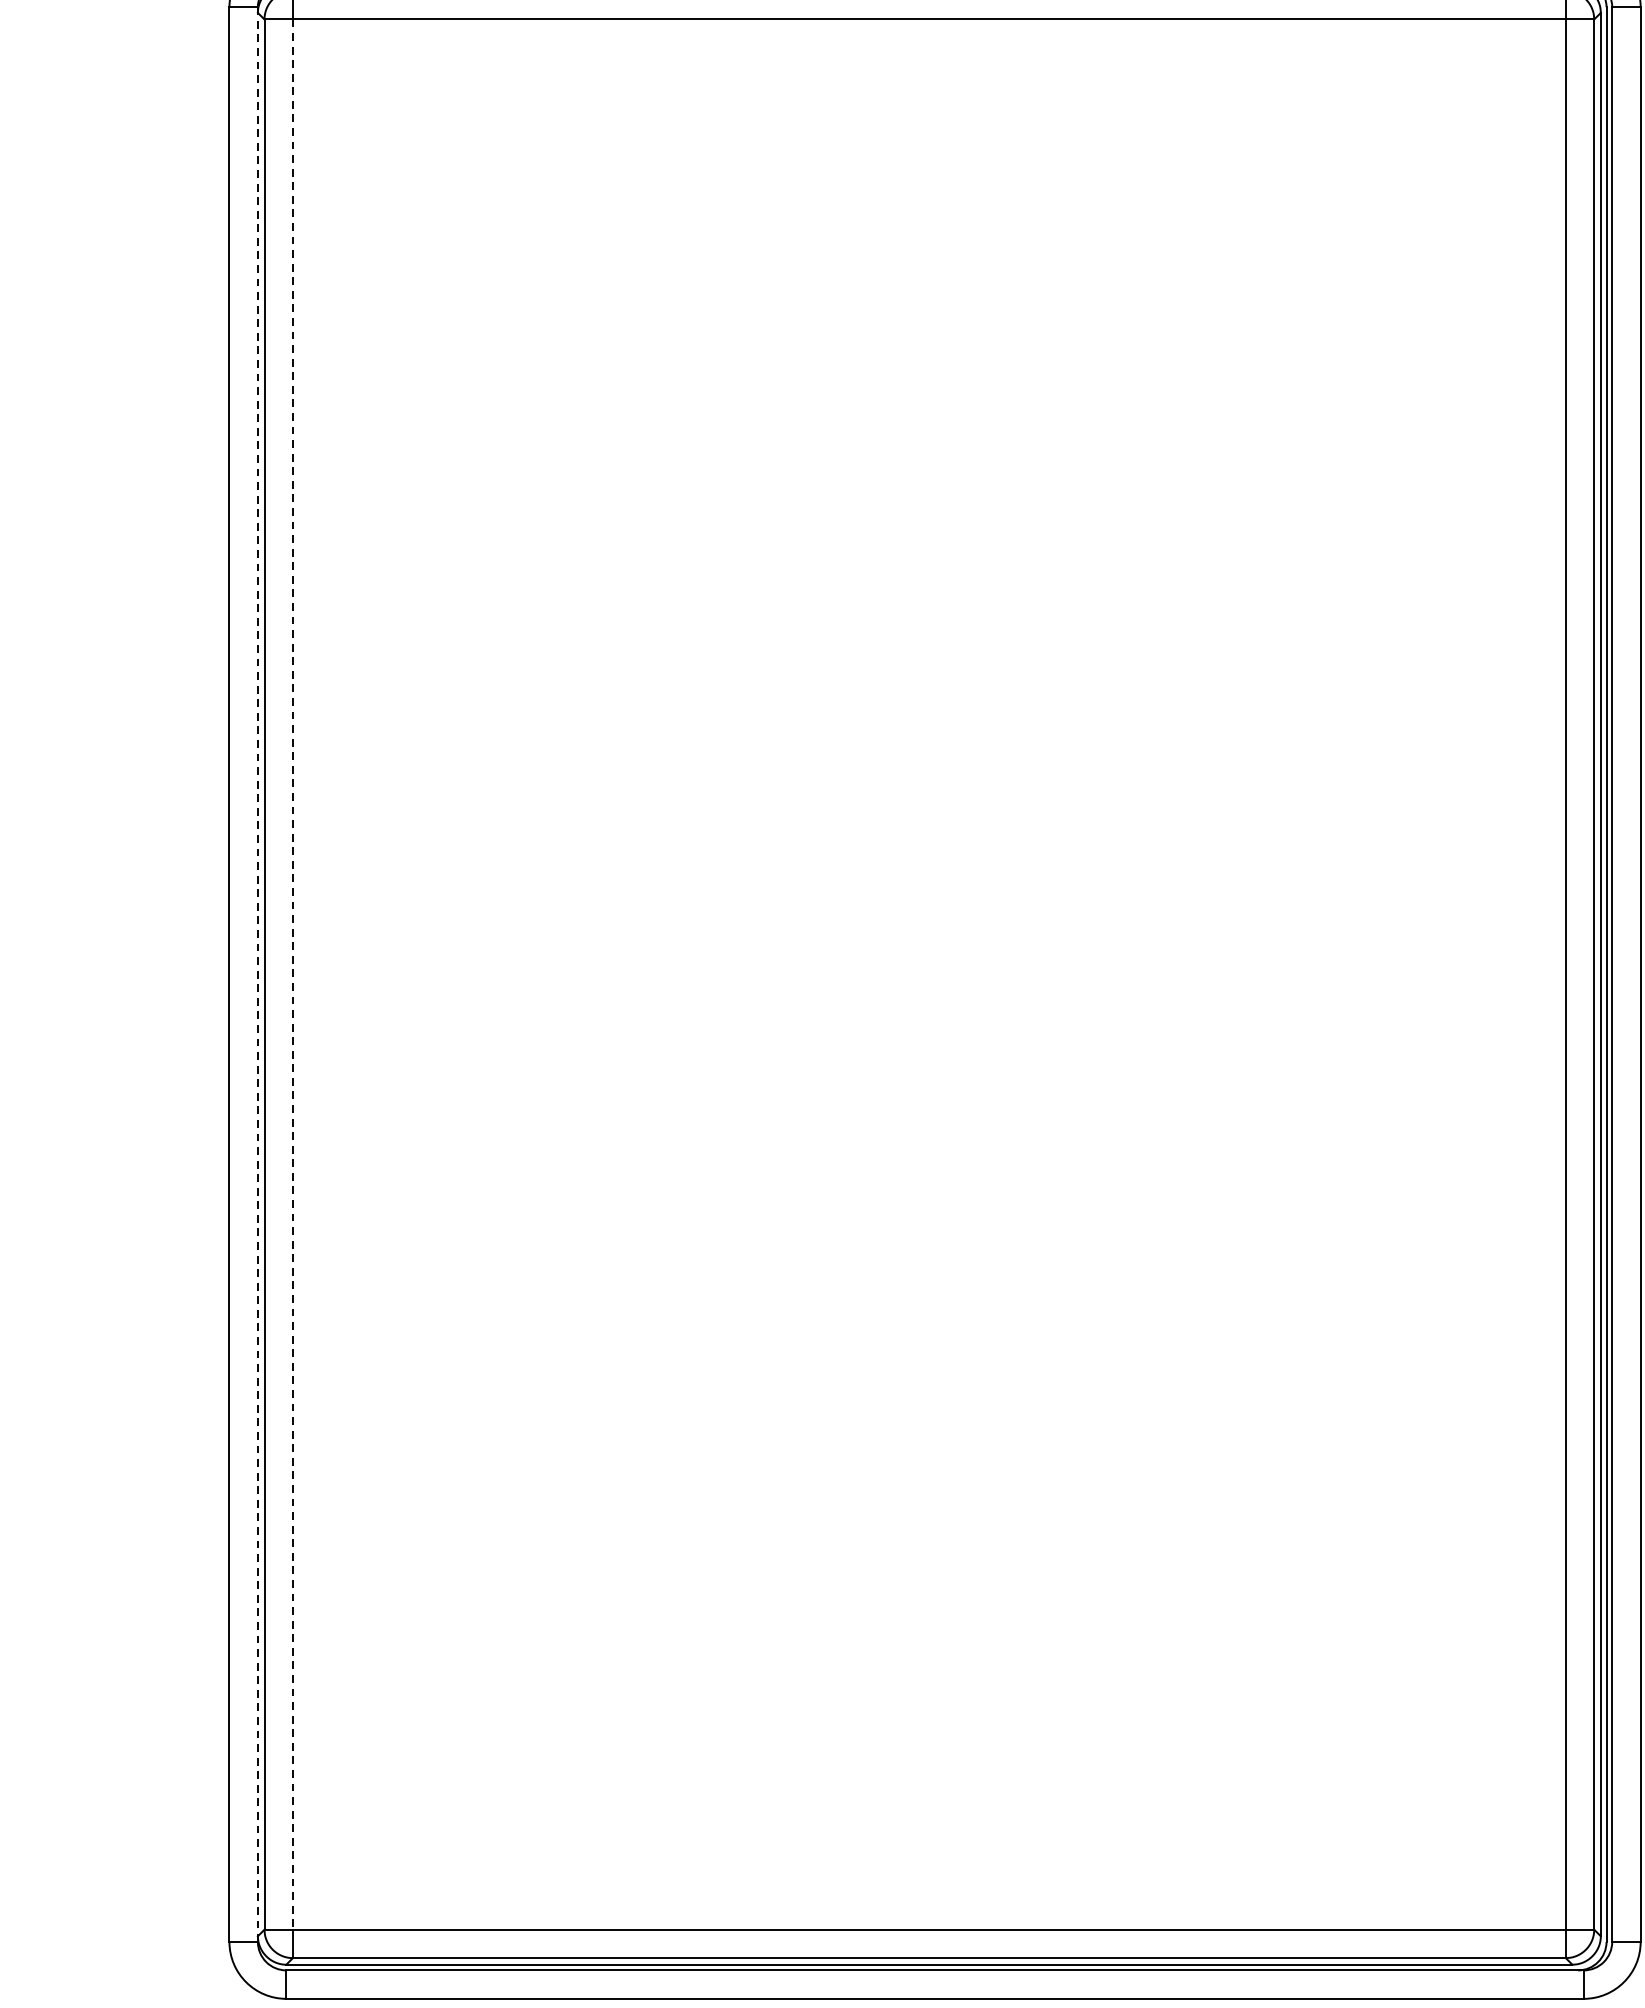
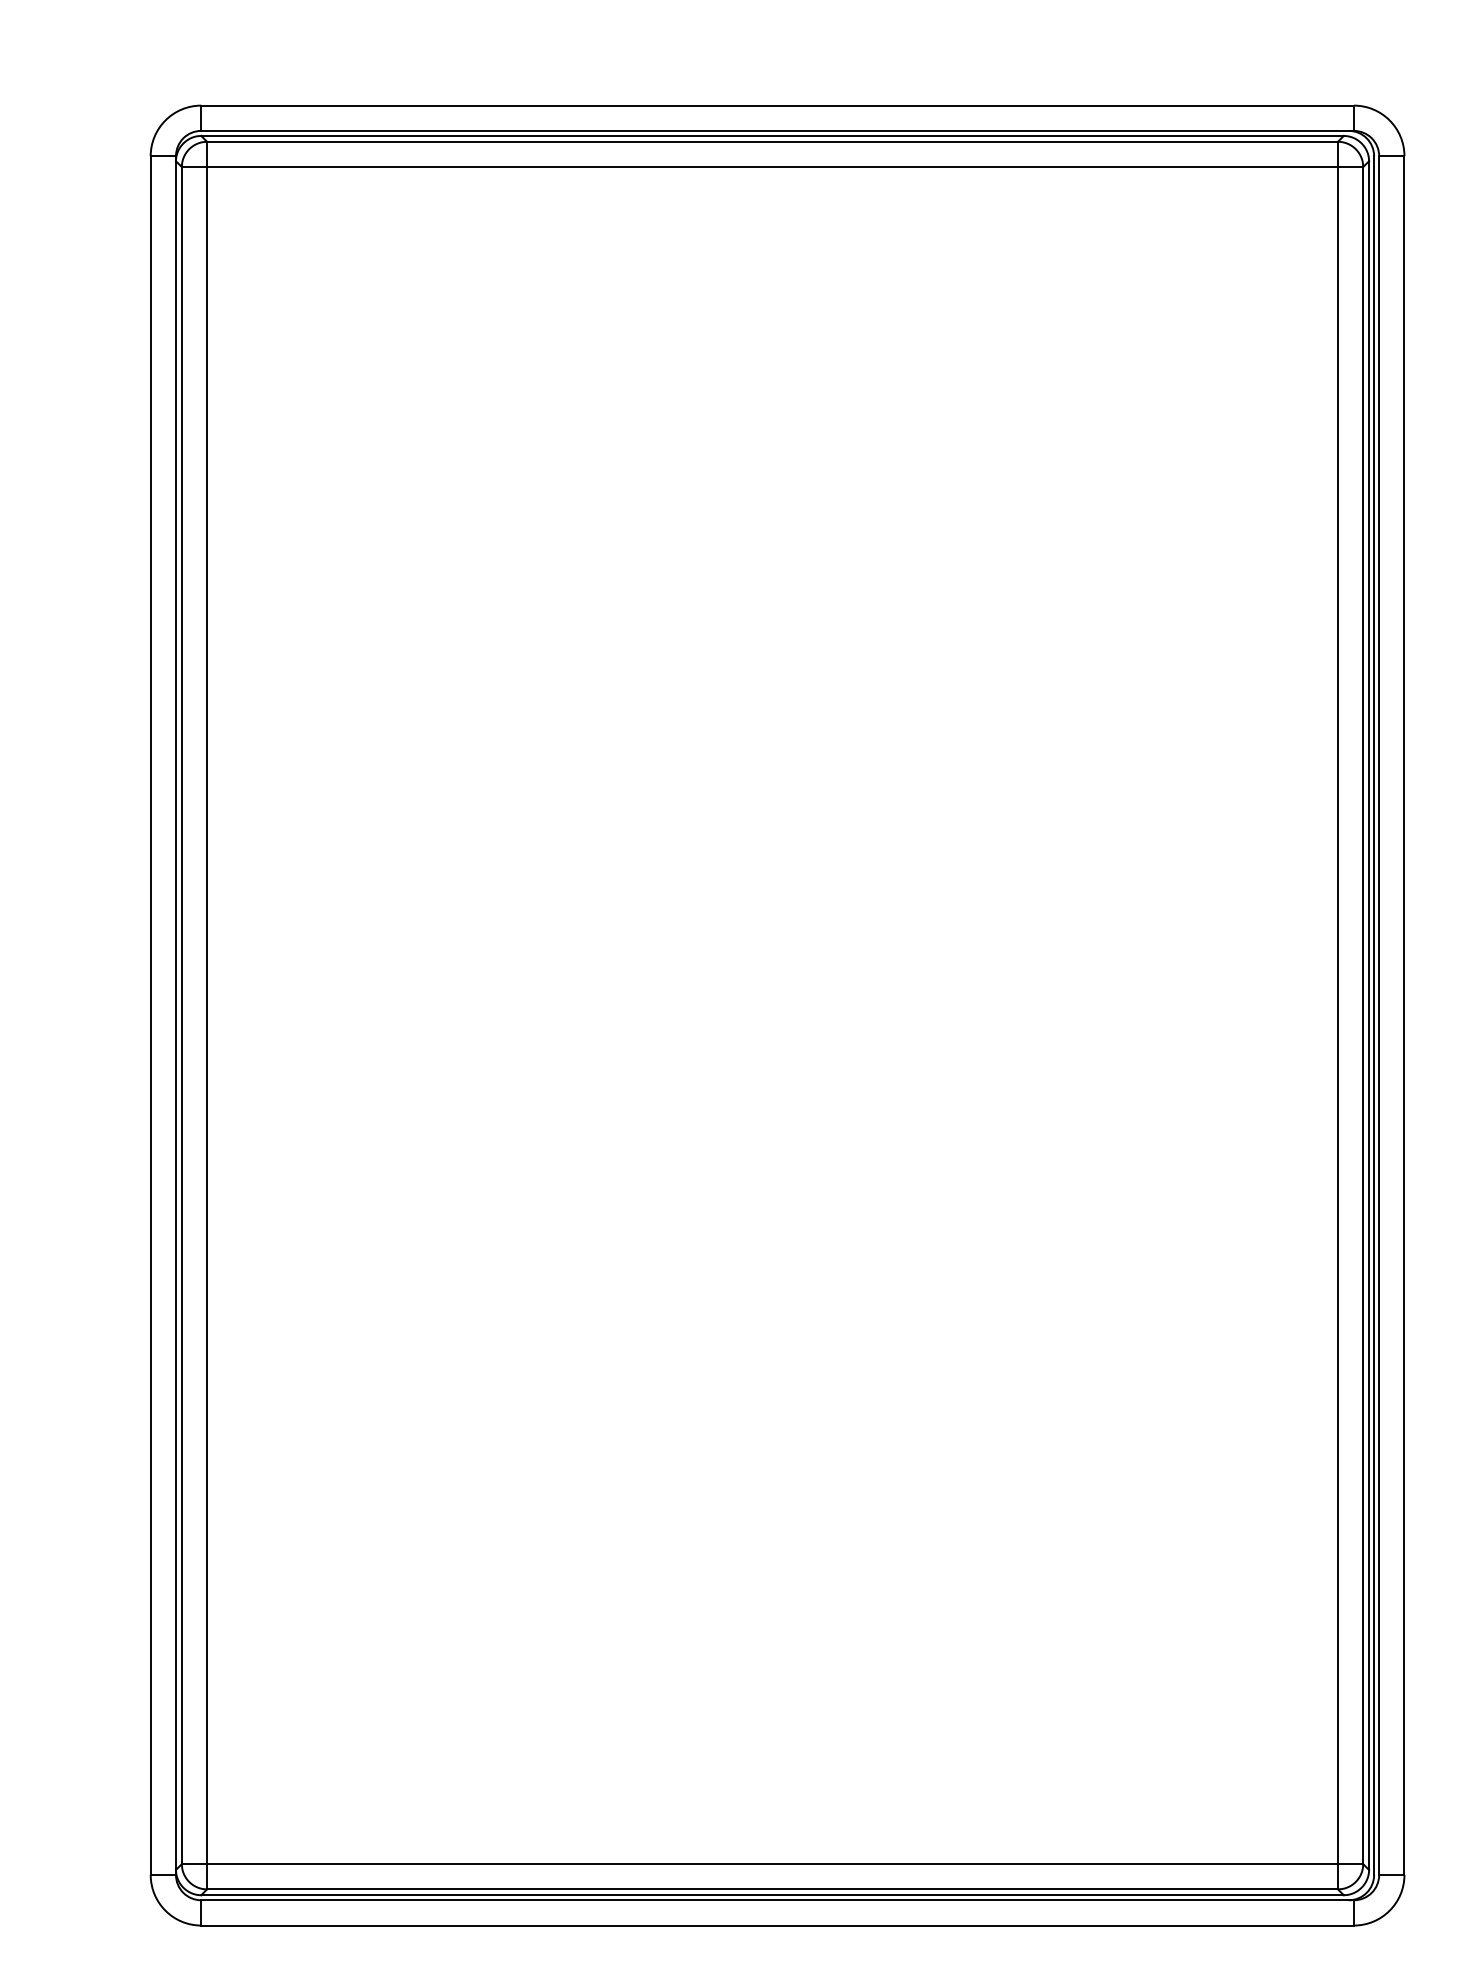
line: (293, 974) -> (207, 1015), dashed -> solid
line: (258, 975) -> (176, 1016), dashed -> solid

